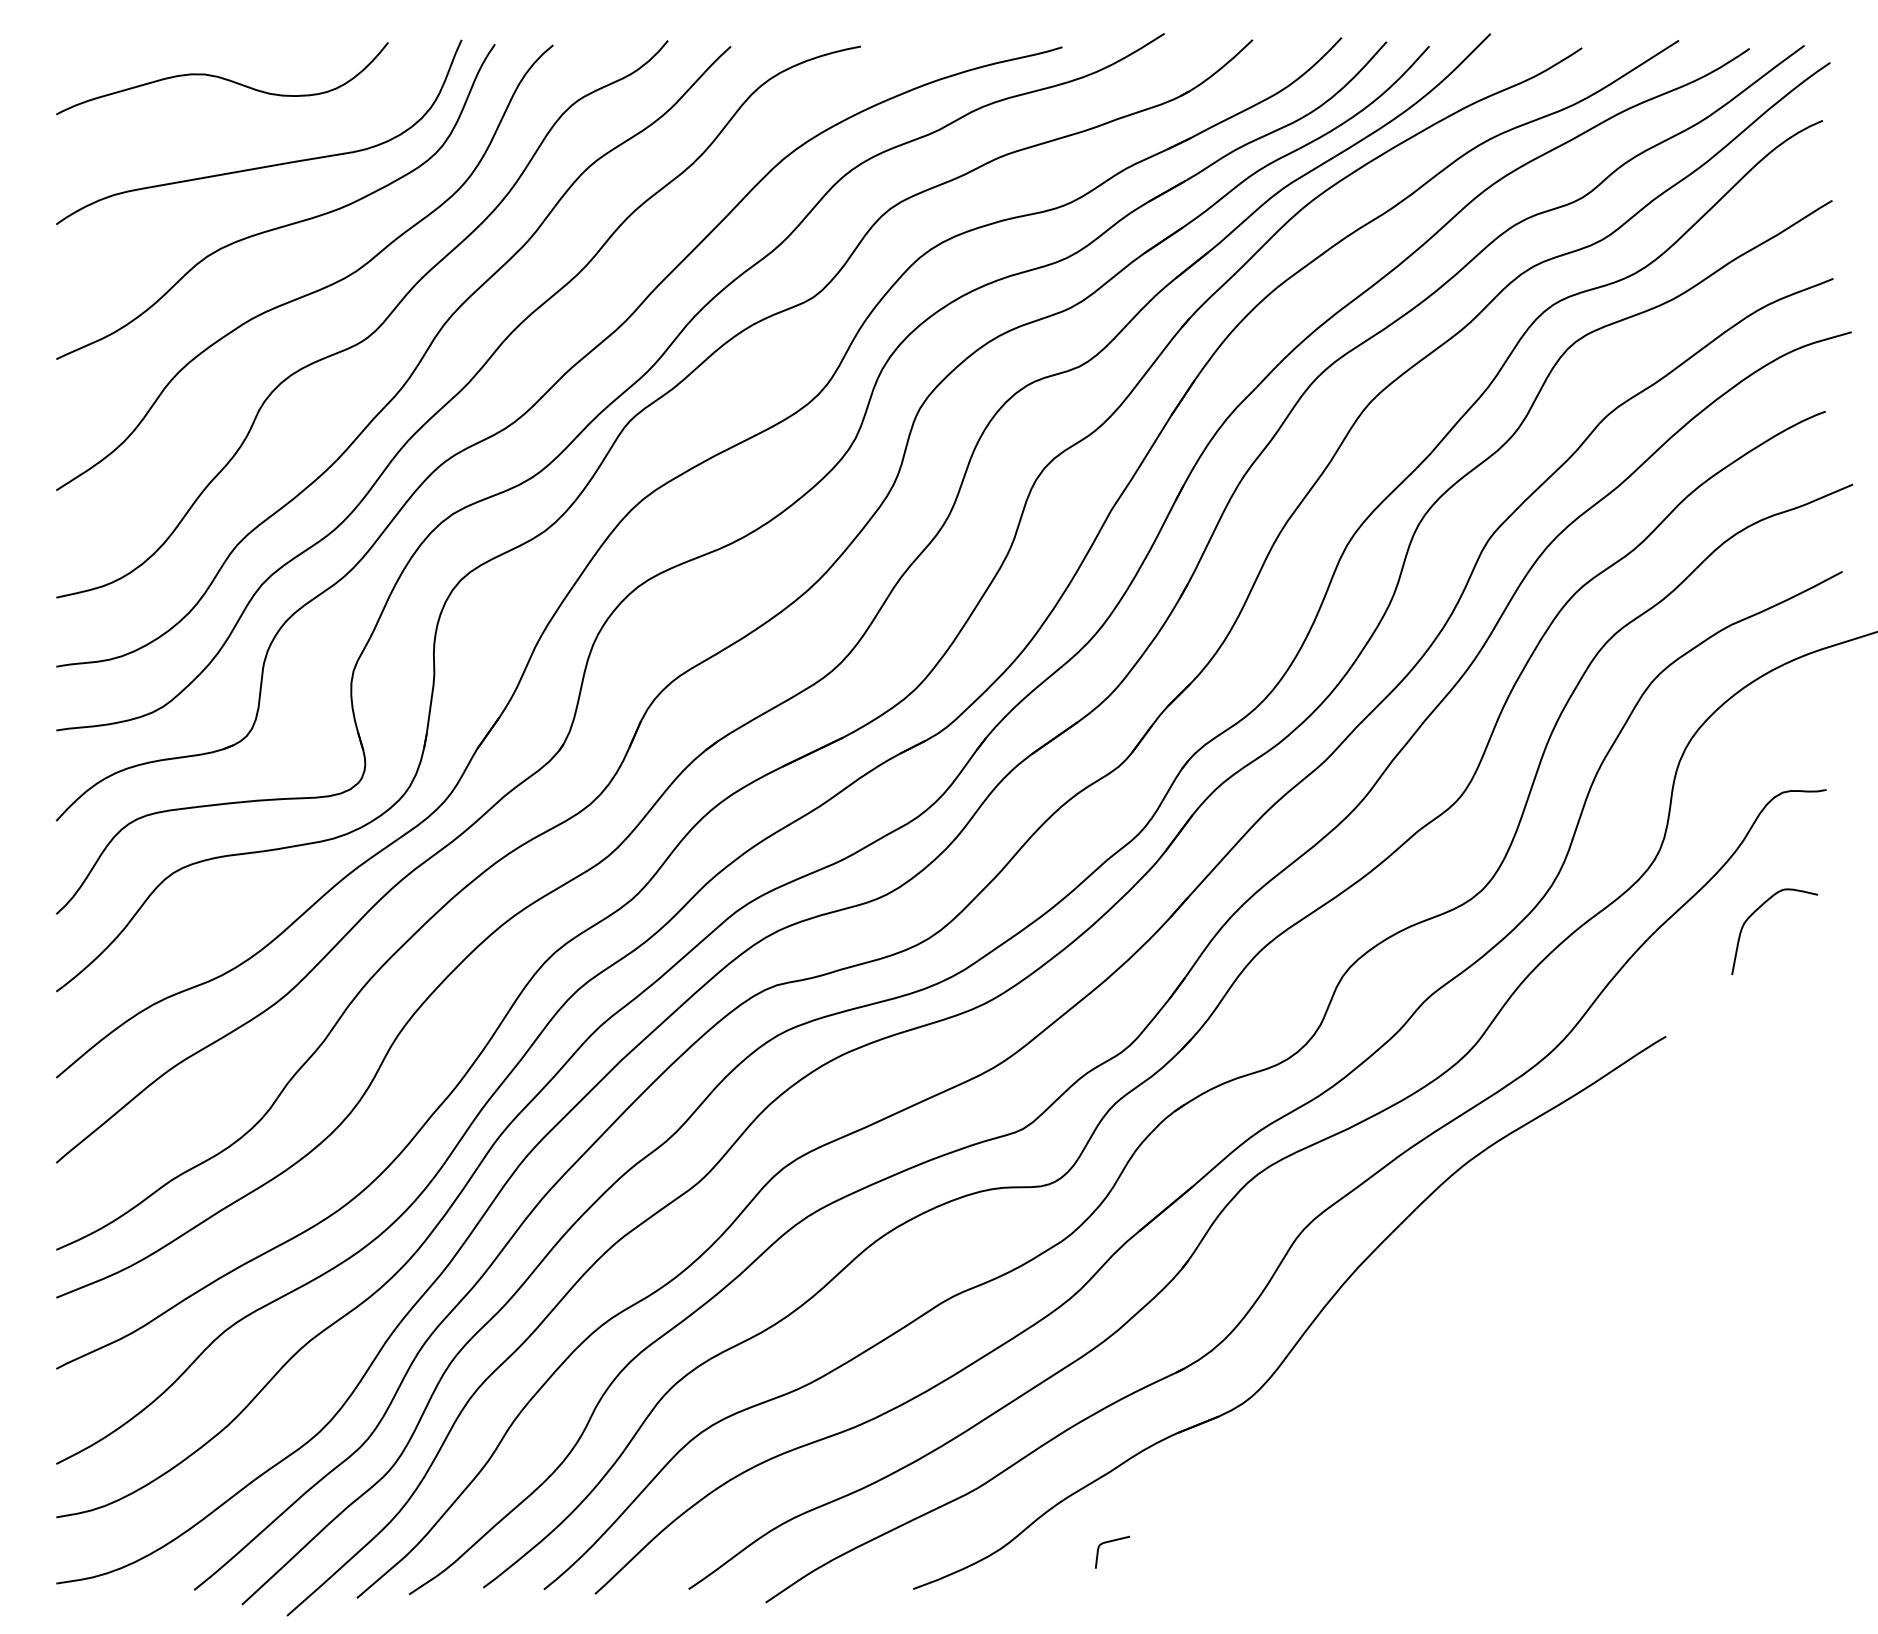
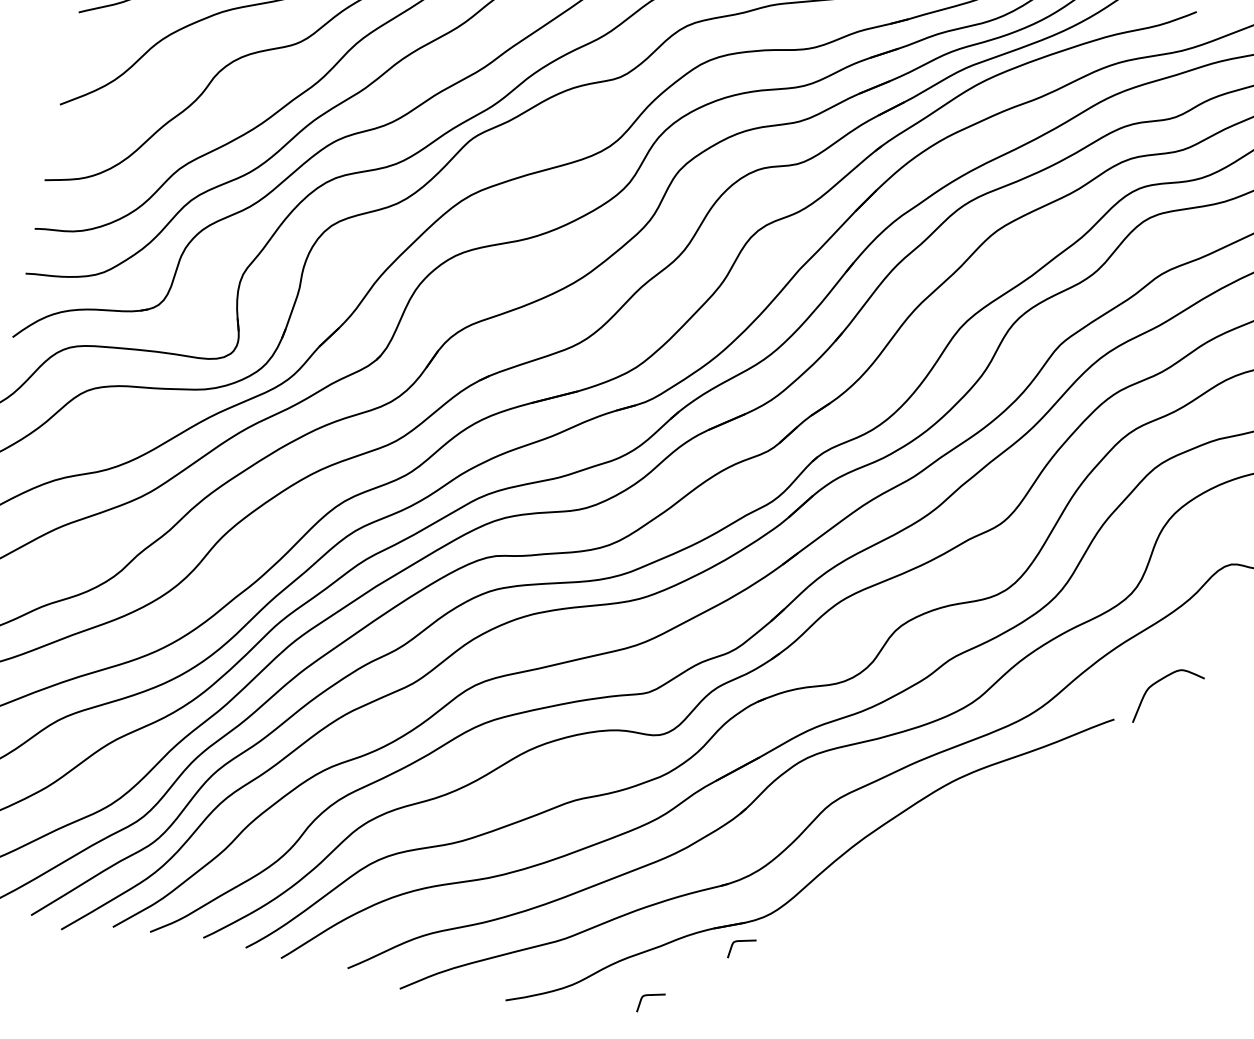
curve: (1755, 912) -> (1158, 682), moved
curve: (1219, 1443) -> (741, 941), added

